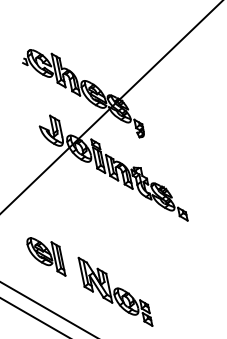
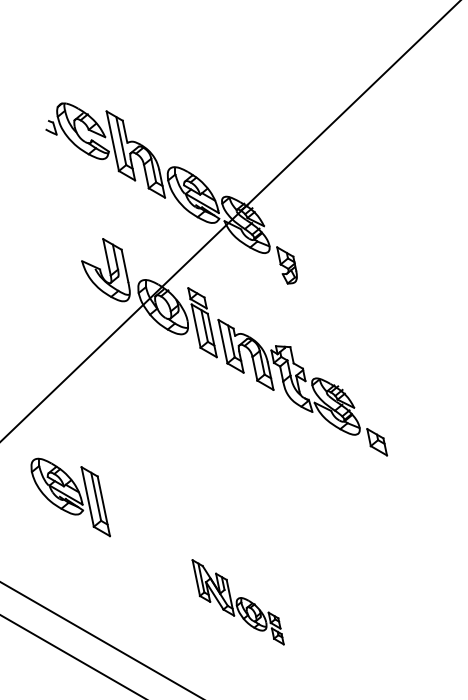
part: (46, 256) -> (70, 496), moved
part: (115, 291) -> (238, 601), size x0.6

